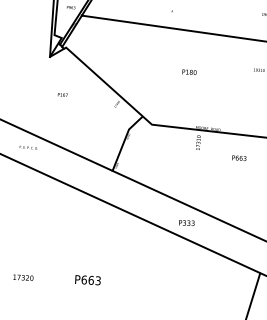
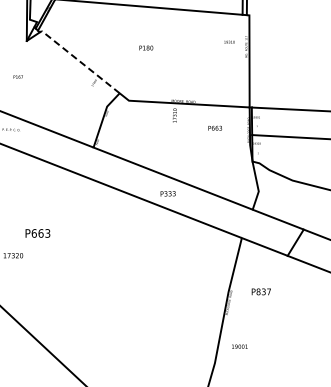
text: (189, 71) -> (146, 47), moved
line: (103, 80) -> (79, 60), solid -> dashed
text: (62, 94) -> (17, 76), moved
text: (87, 280) -> (37, 233), moved

